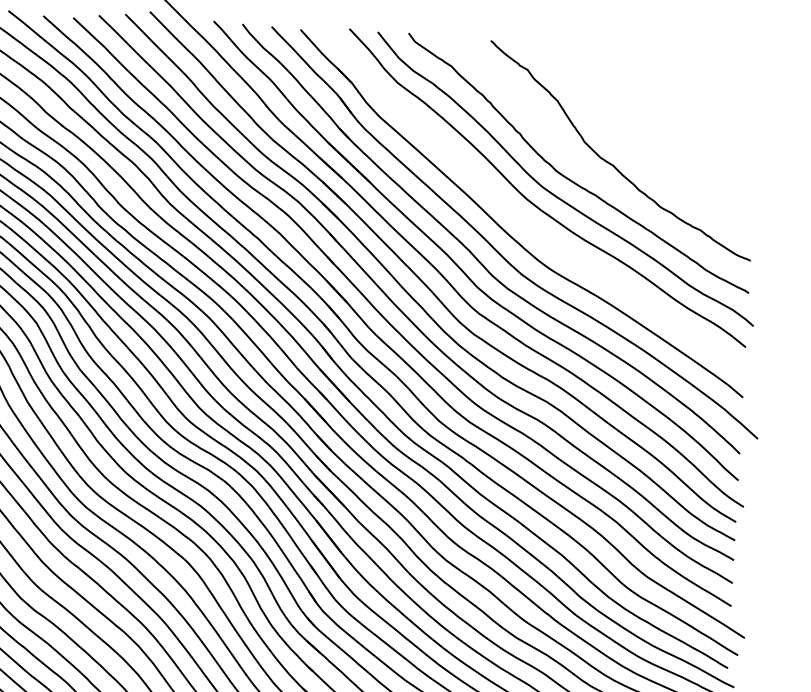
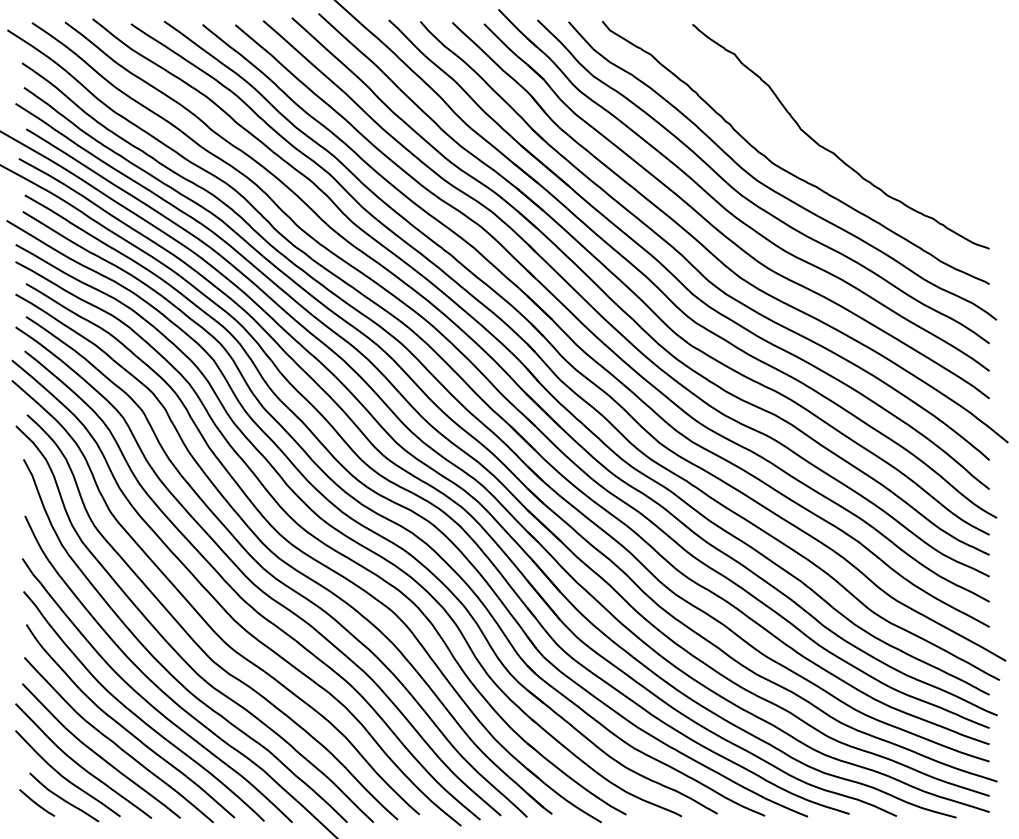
part: (516, 213) -> (730, 211), added

